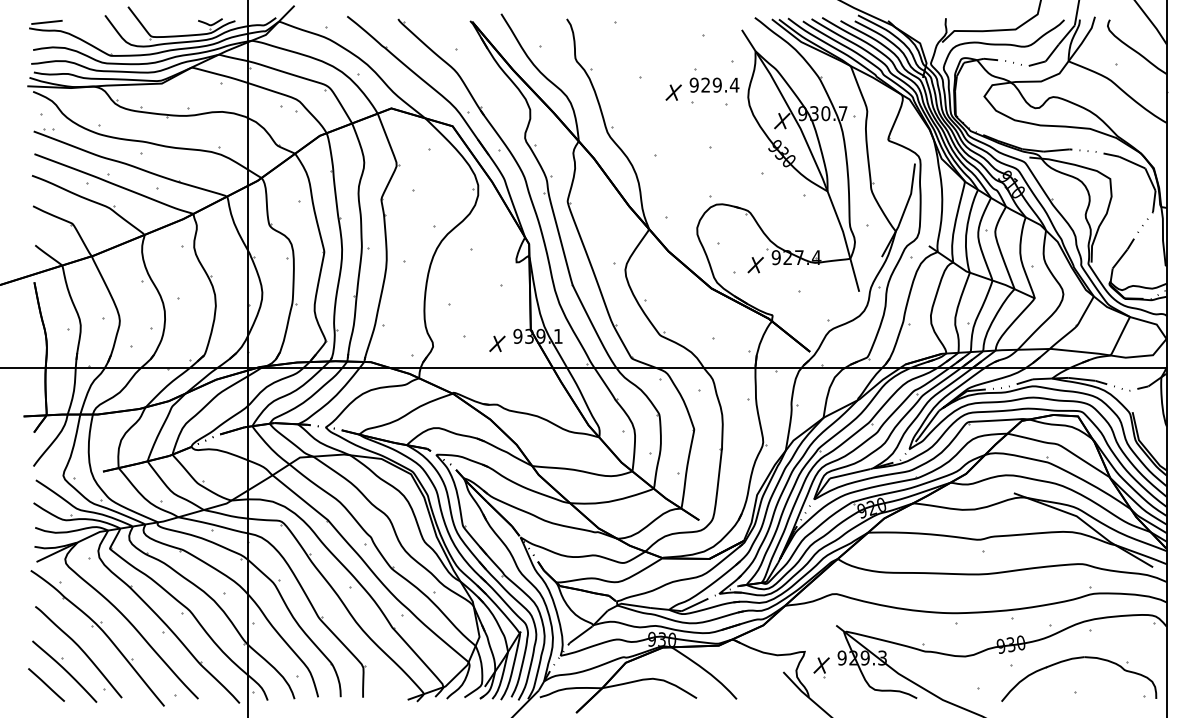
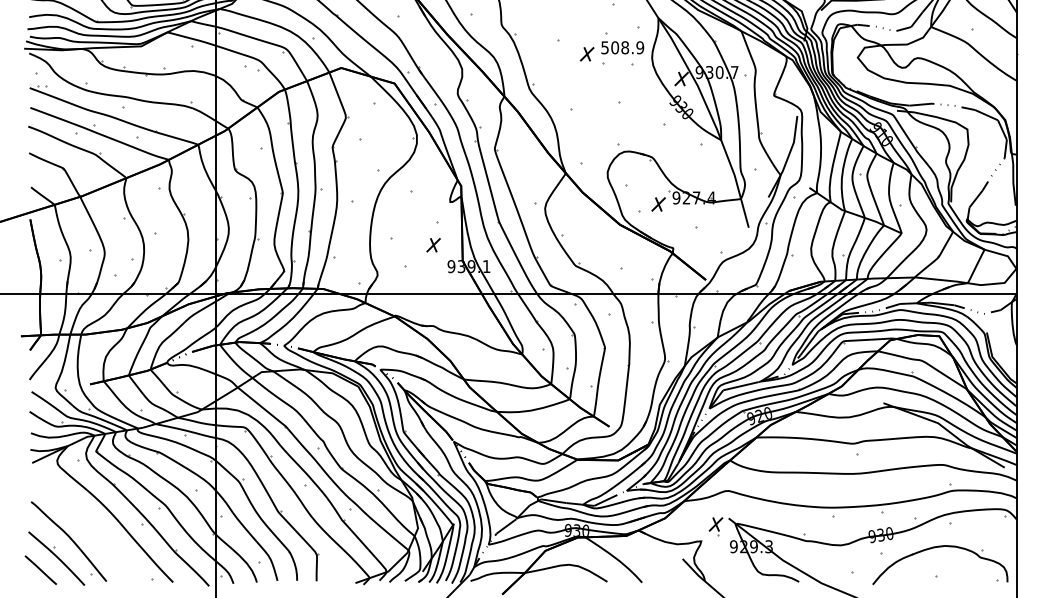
text: (714, 84) -> (622, 47), 929.4 -> 508.9
part: (497, 343) -> (433, 244), moved
part: (102, 632) -> (89, 524), removed
part: (821, 667) -> (715, 526), moved

